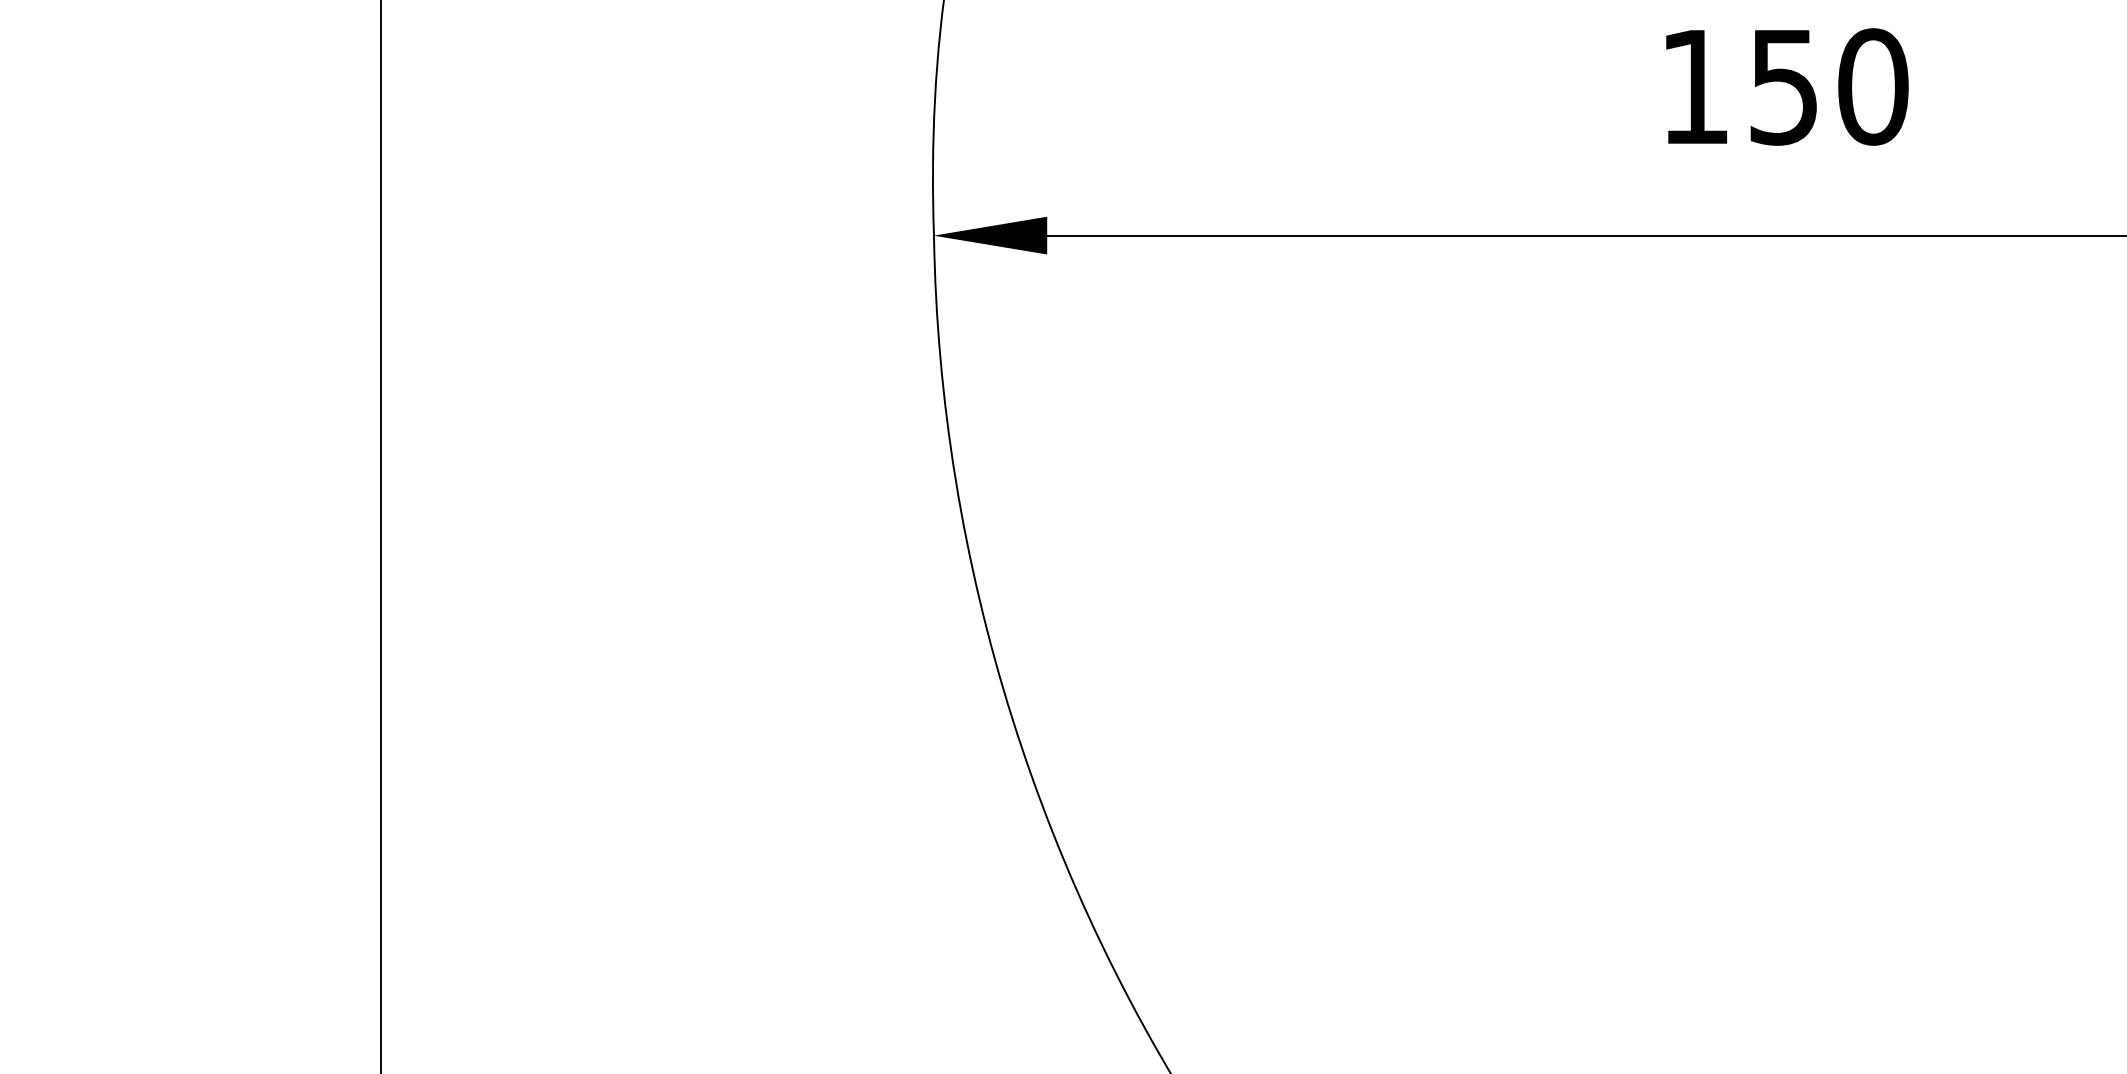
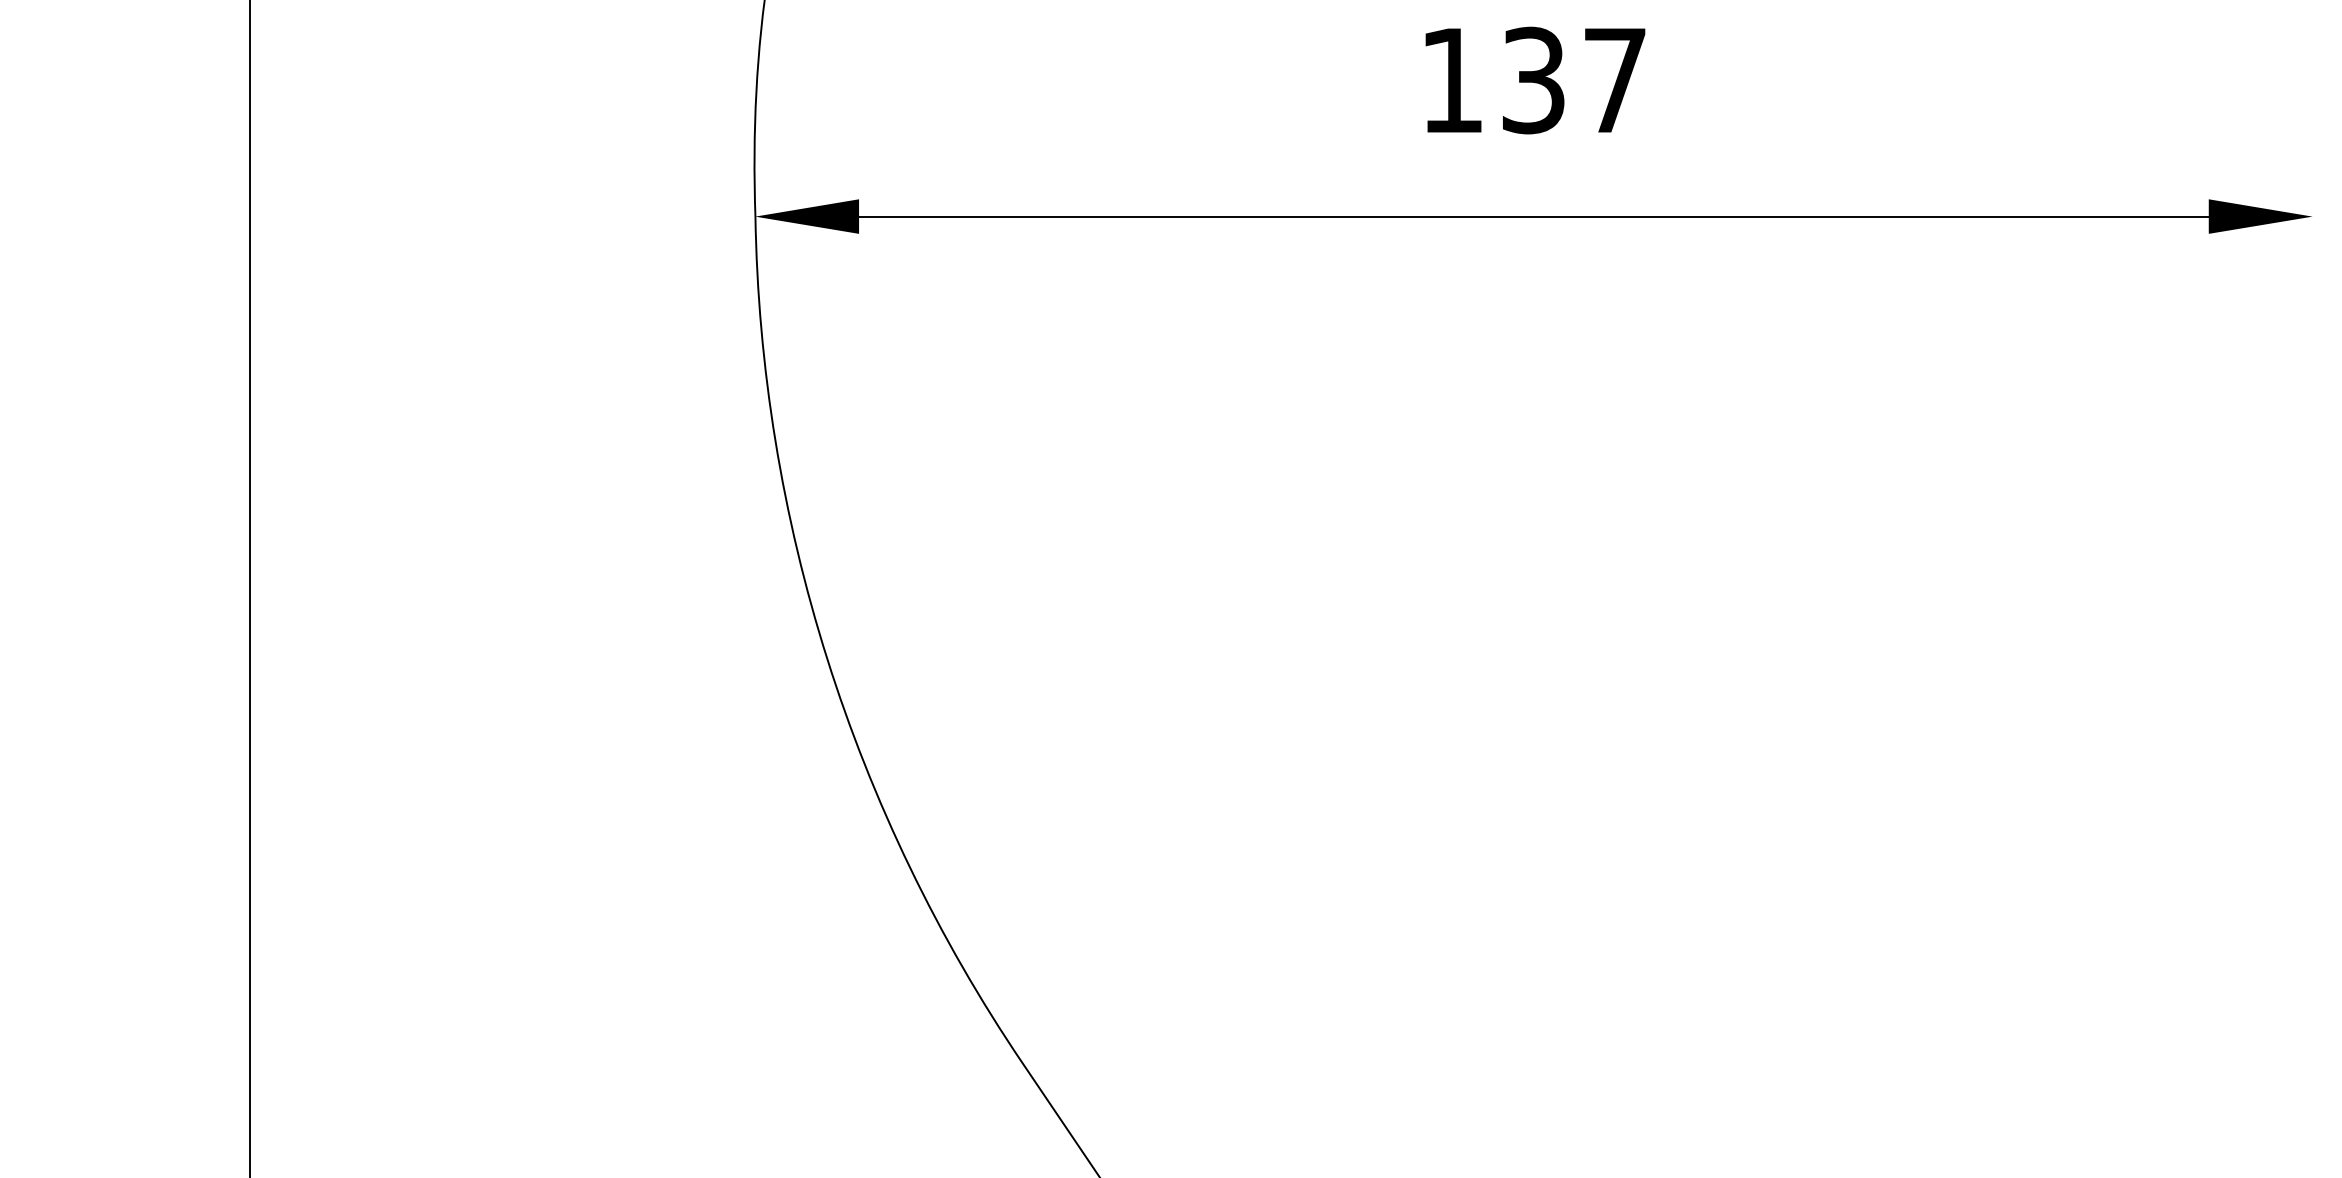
text: (1829, 86) -> (1575, 80), 150 -> 137

